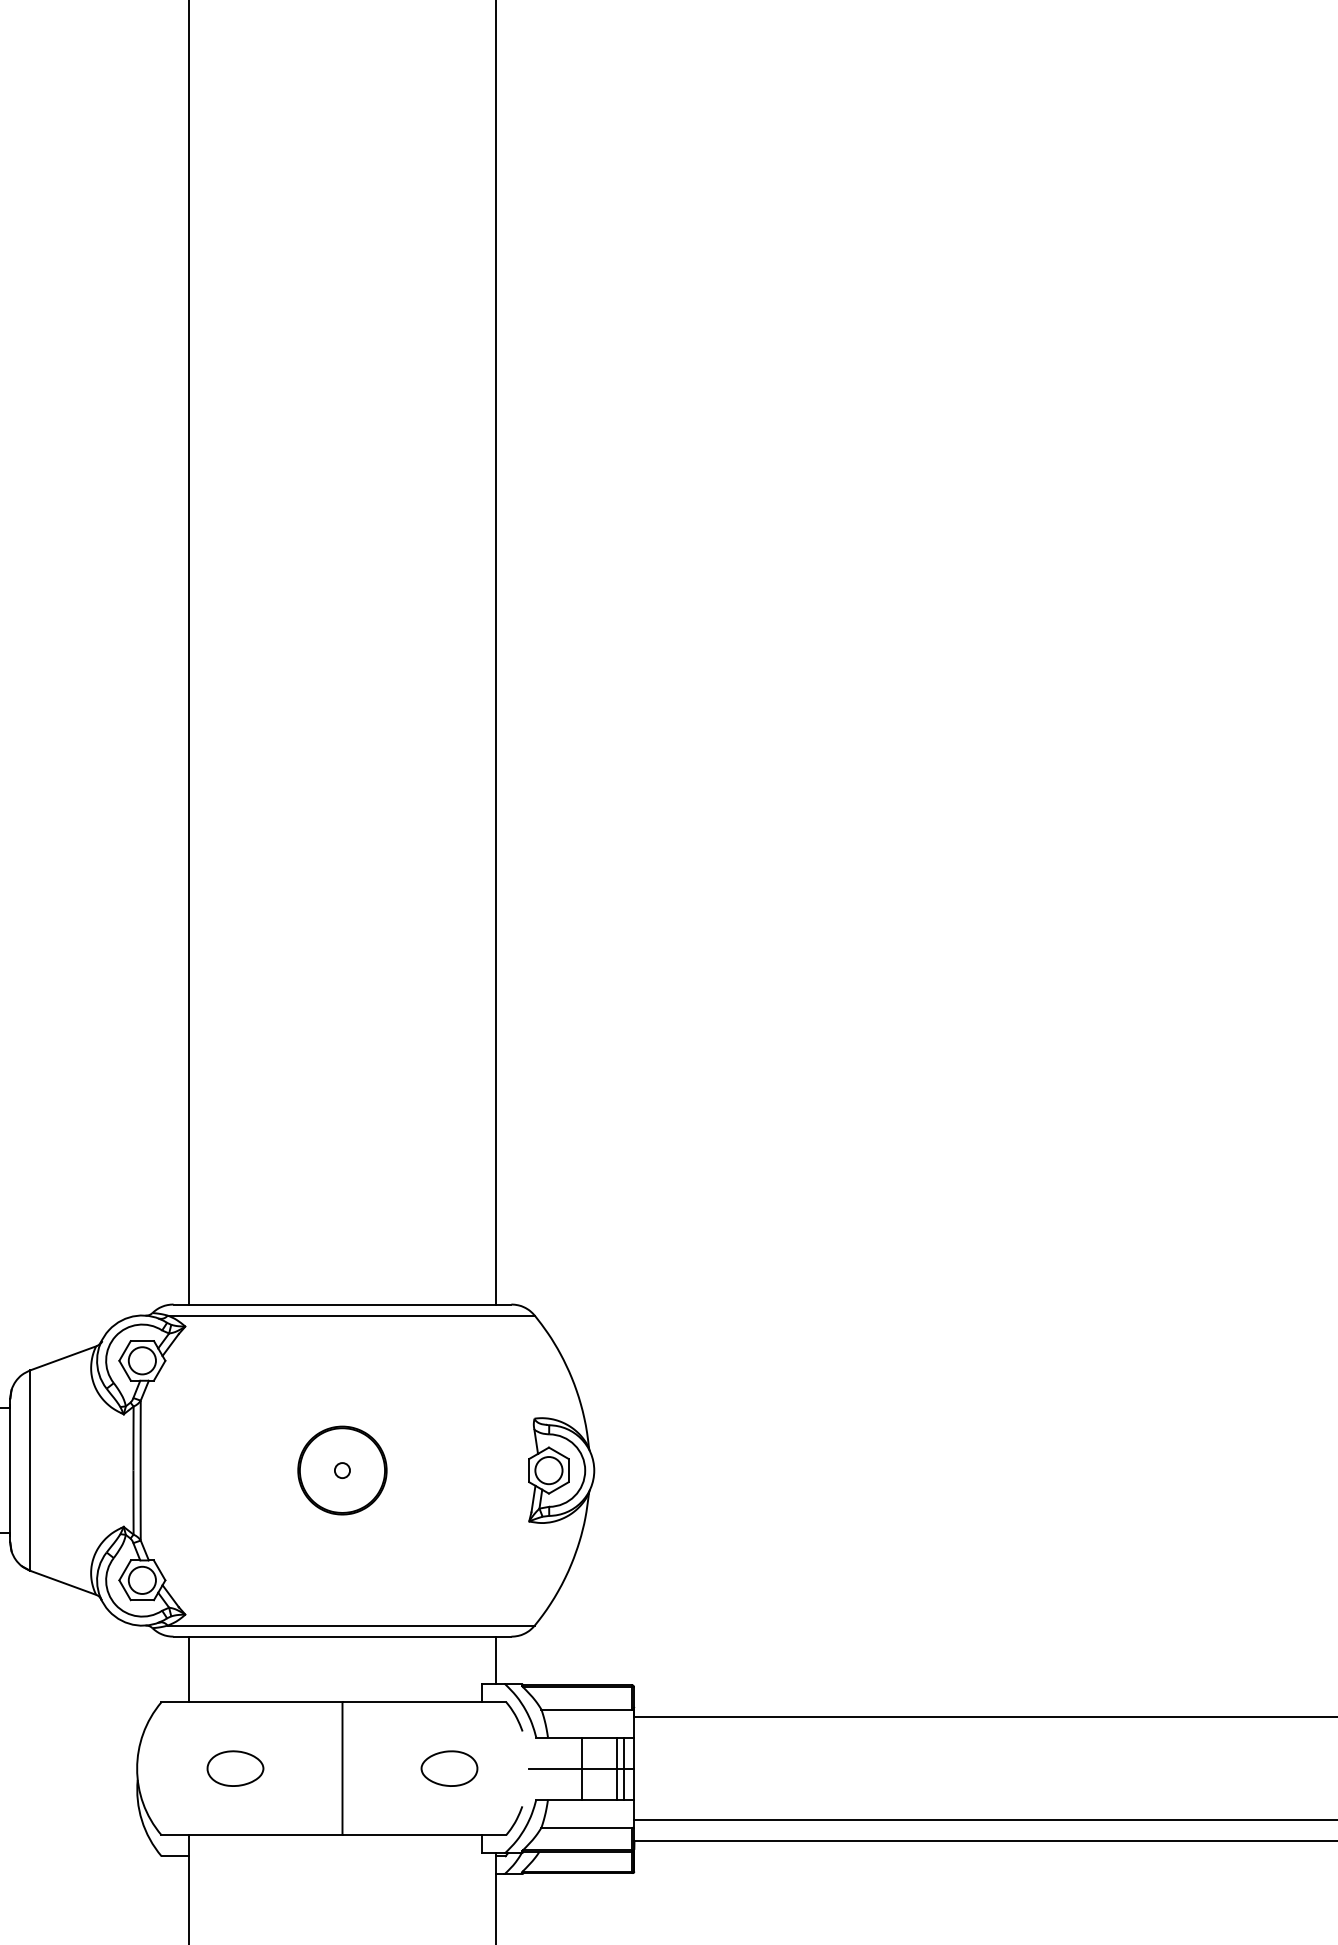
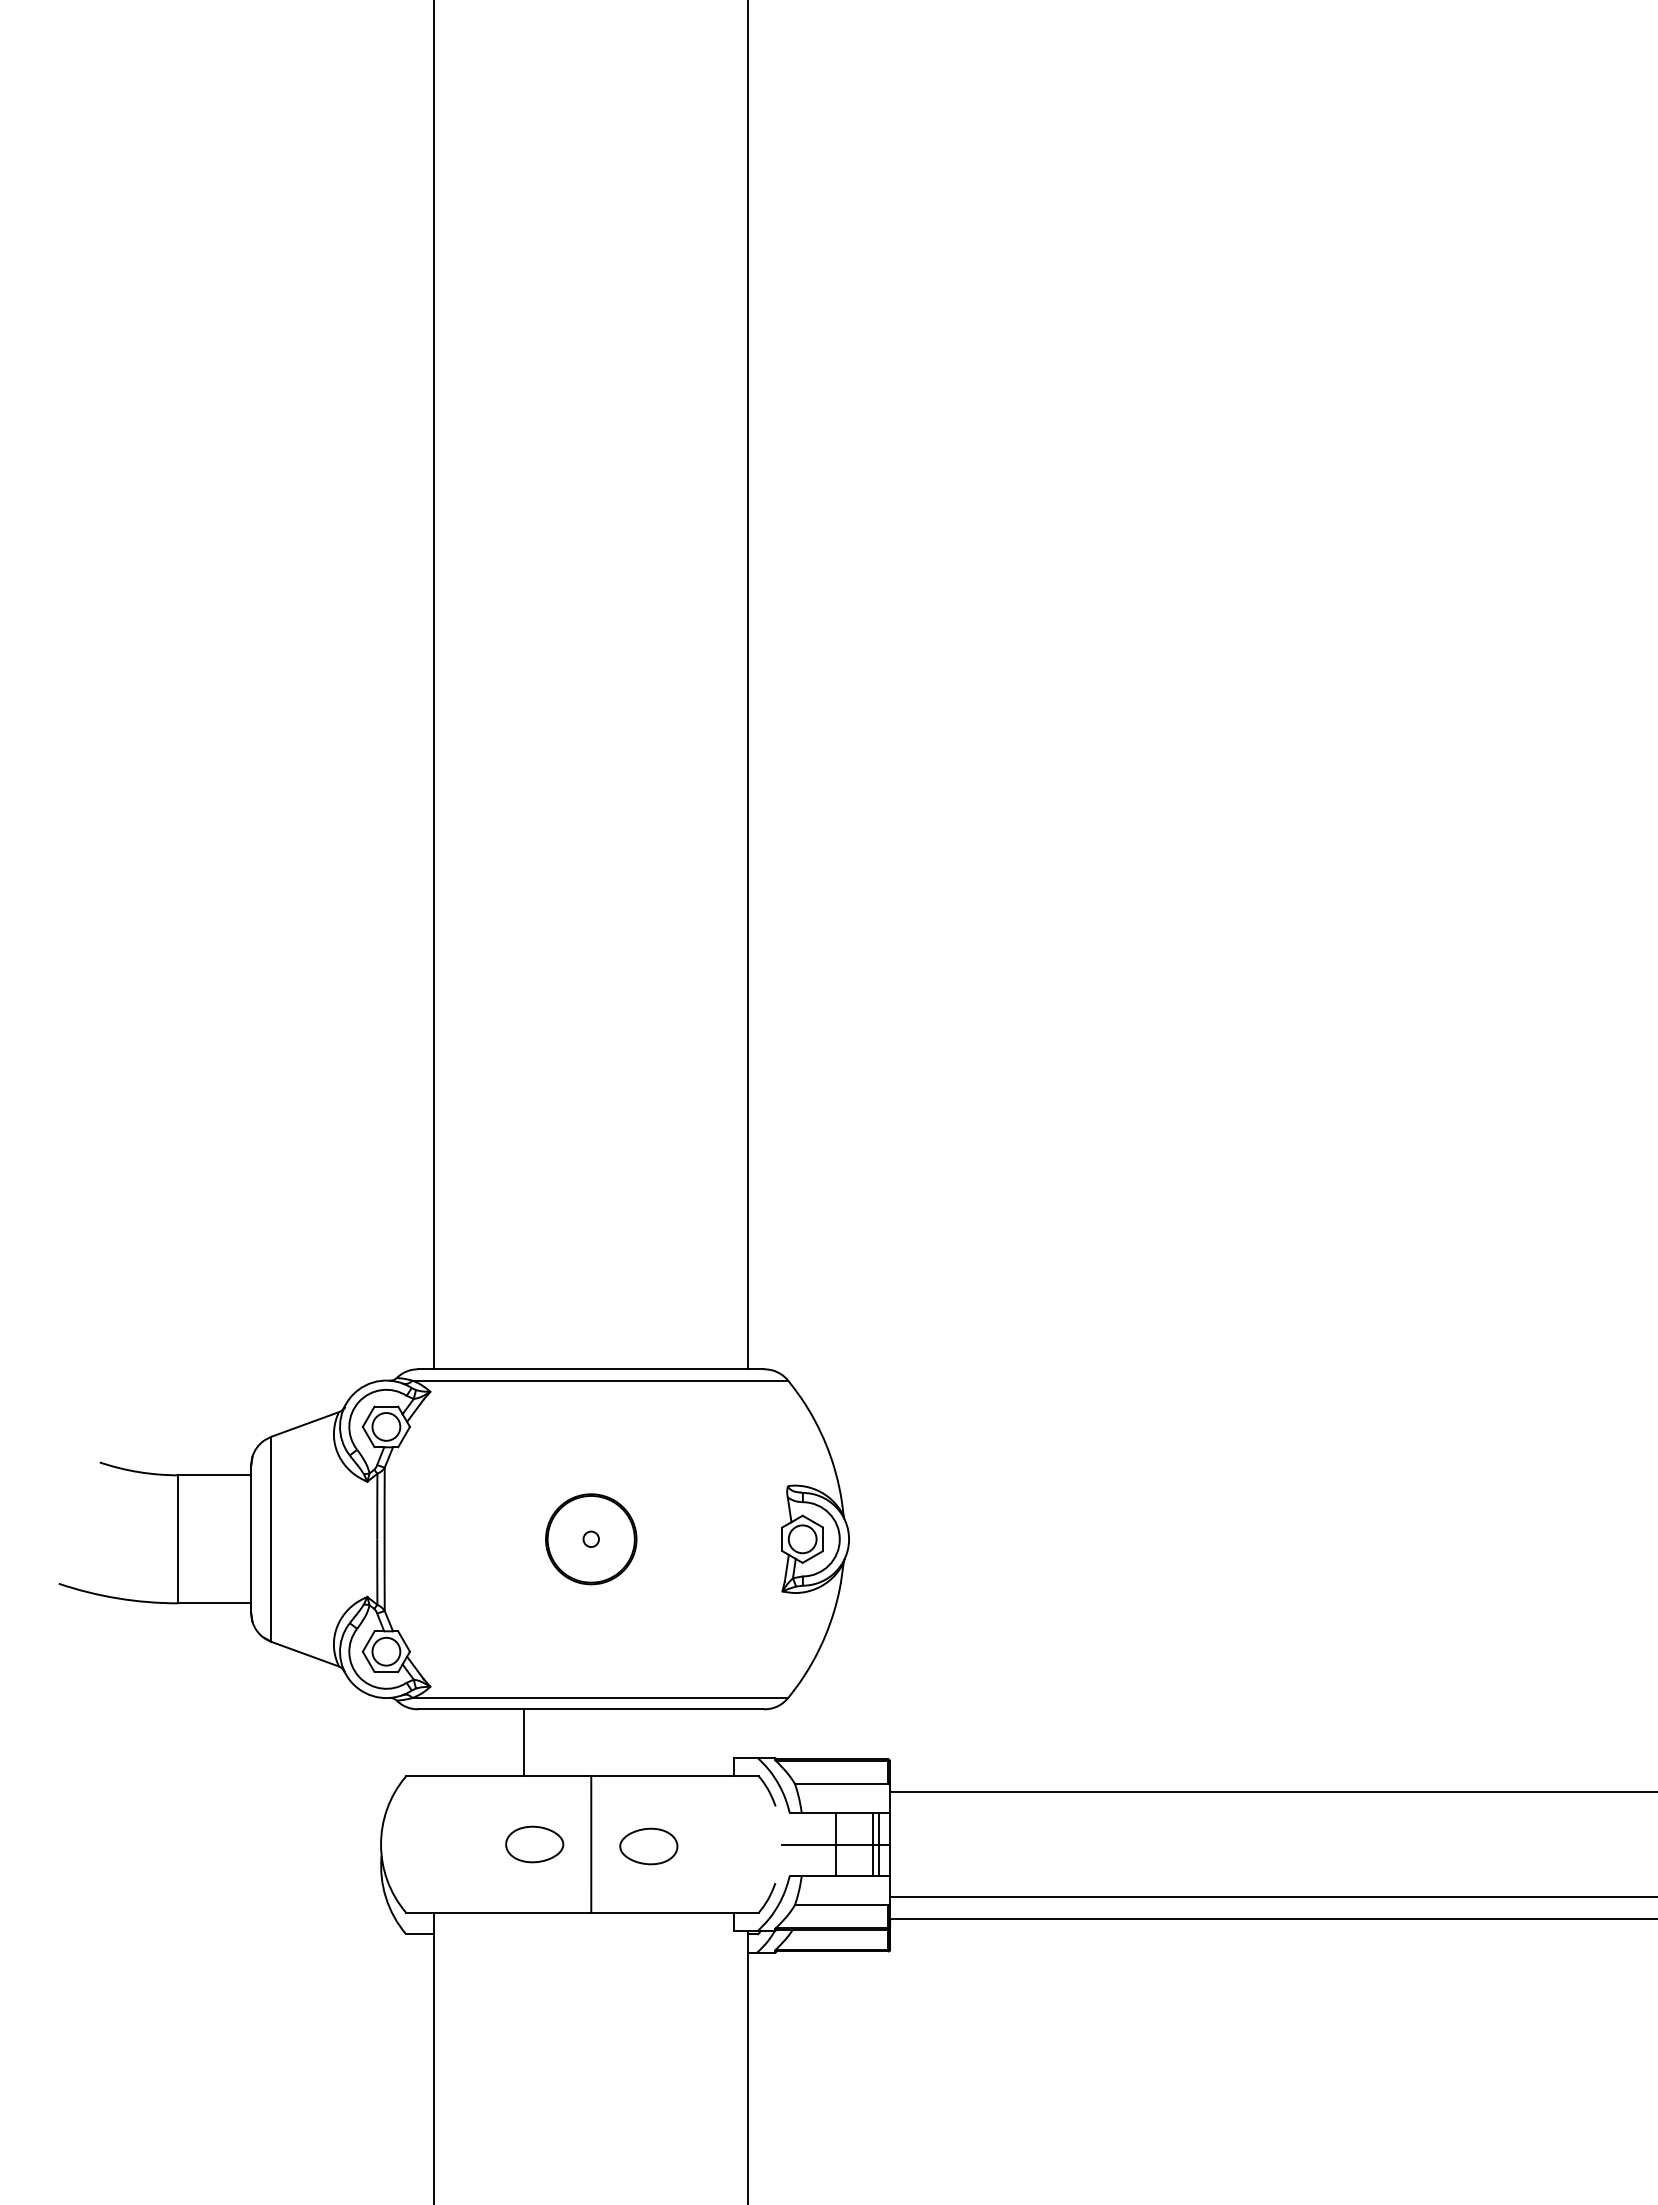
line: (496, 1660) -> (748, 1733), removed
line: (189, 1669) -> (524, 1742), moved
part: (235, 1768) -> (534, 1844), moved
part: (449, 1768) -> (648, 1846), moved

